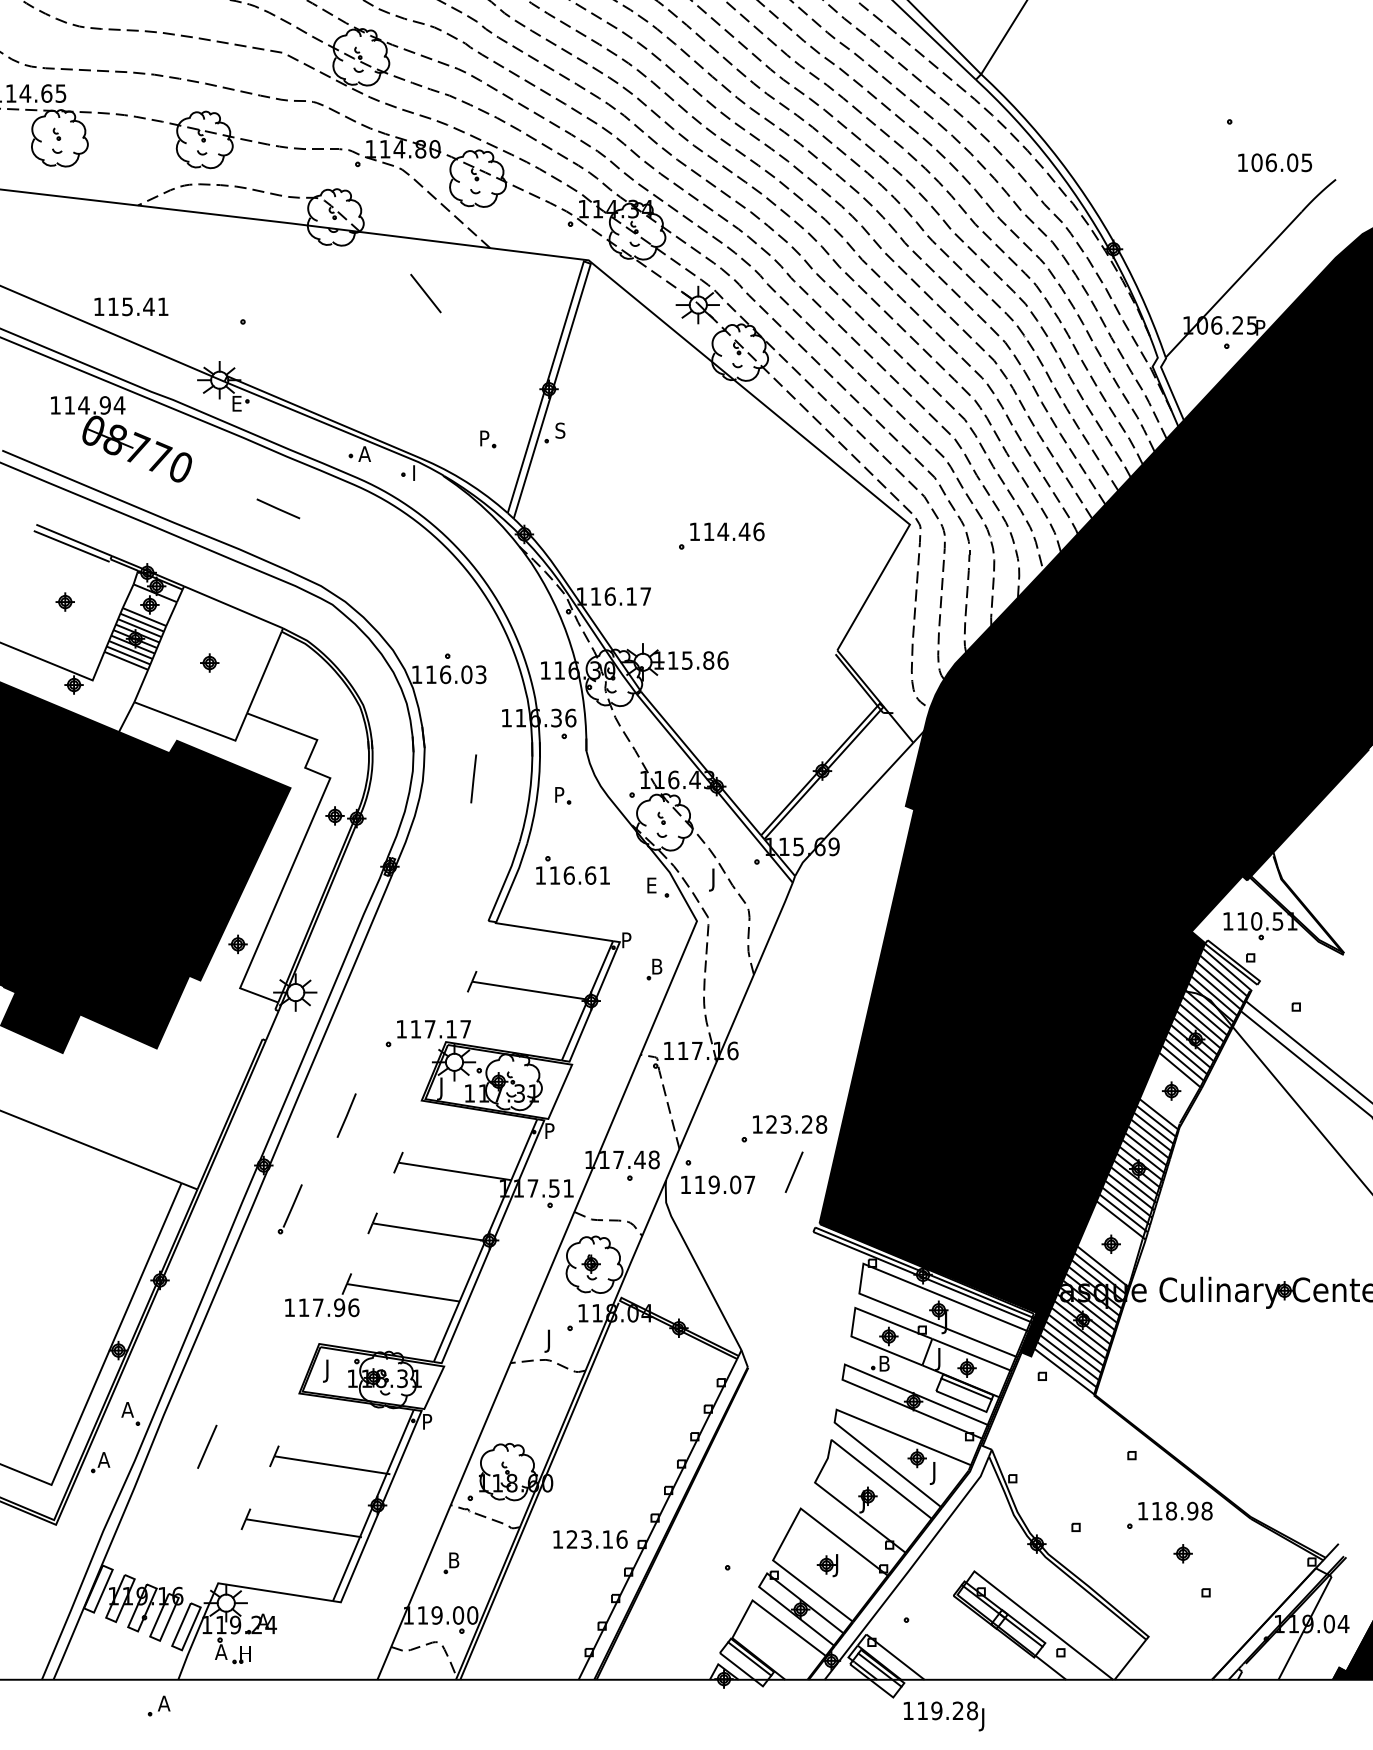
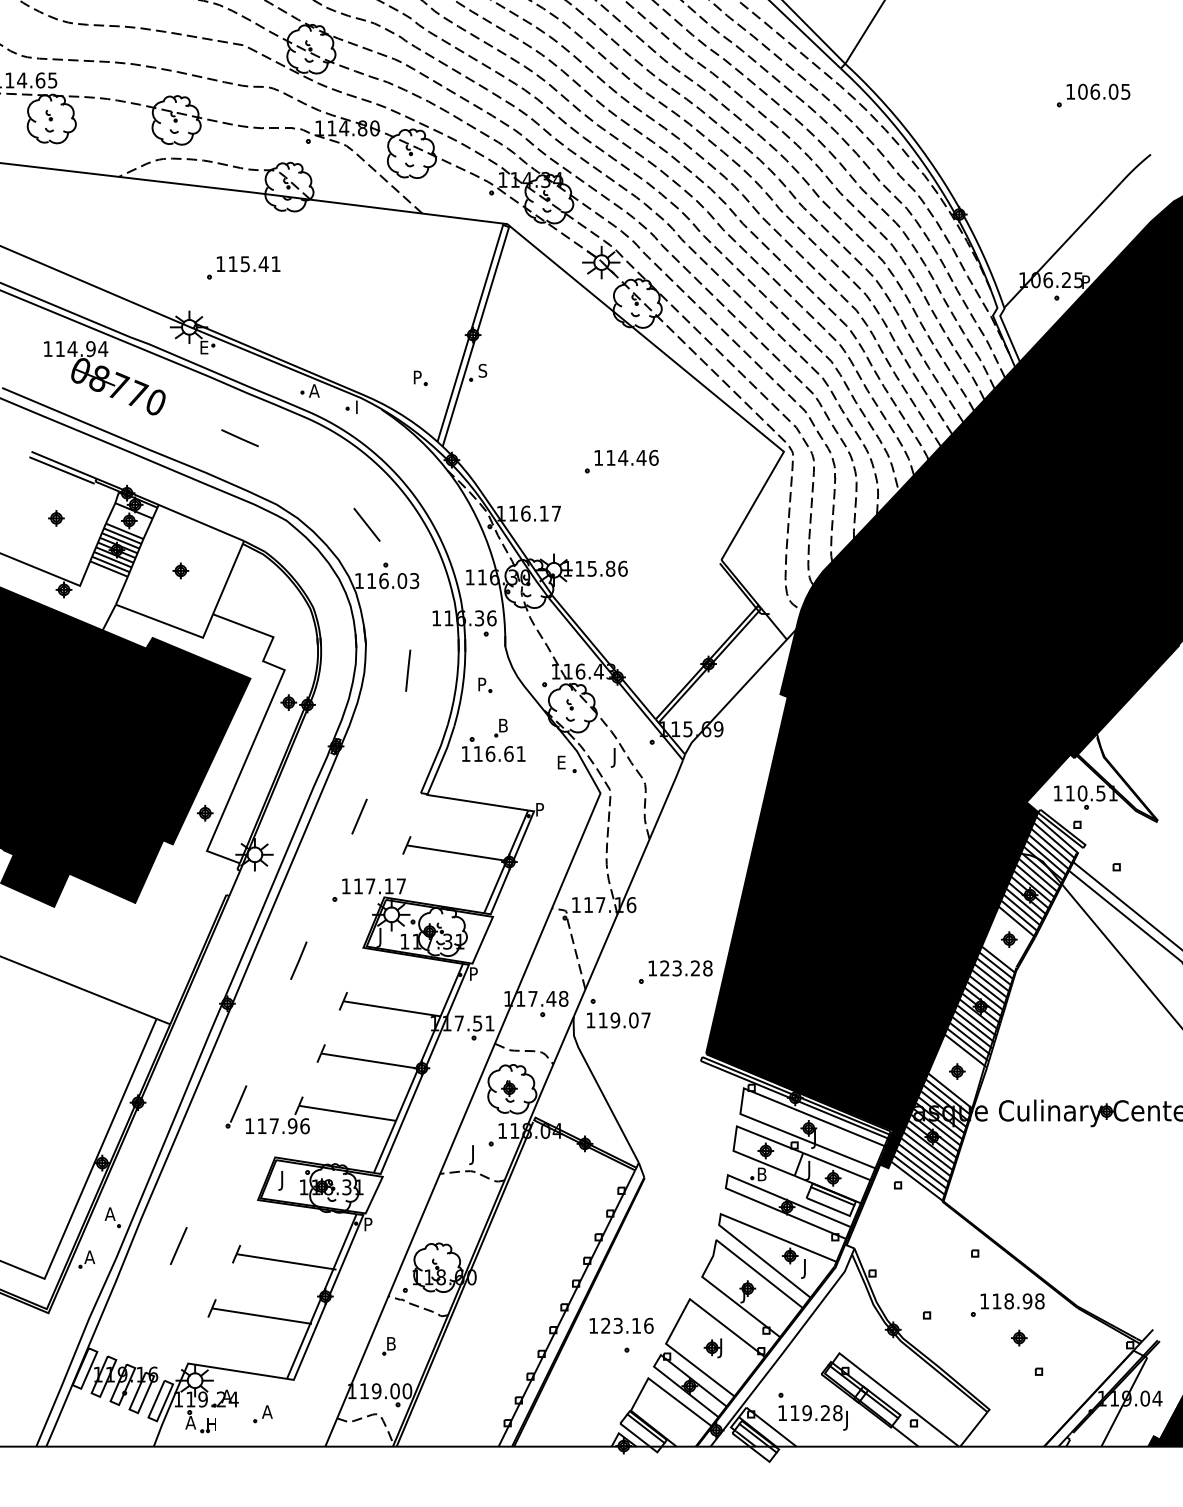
text: (1274, 162) -> (1097, 91), moved
line: (425, 293) -> (366, 524), moved
text: (131, 306) -> (248, 263), moved
part: (654, 969) -> (501, 728), moved
line: (793, 1171) -> (358, 815), moved
part: (289, 1209) -> (235, 1107), moved
text: (590, 1539) -> (621, 1325), moved
part: (158, 1705) -> (262, 1413), moved
text: (943, 1716) -> (812, 1417), moved

